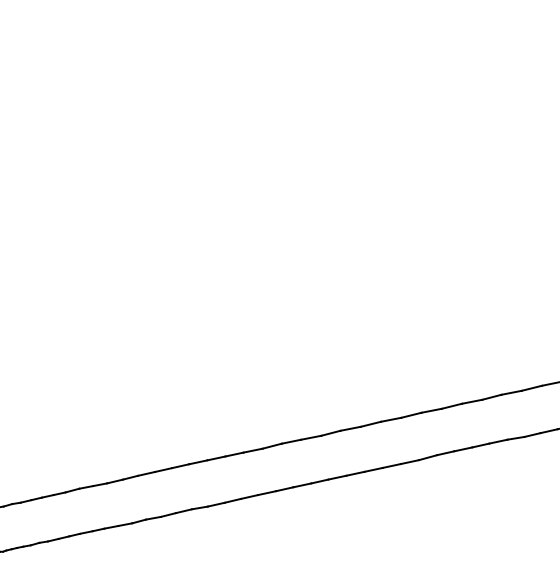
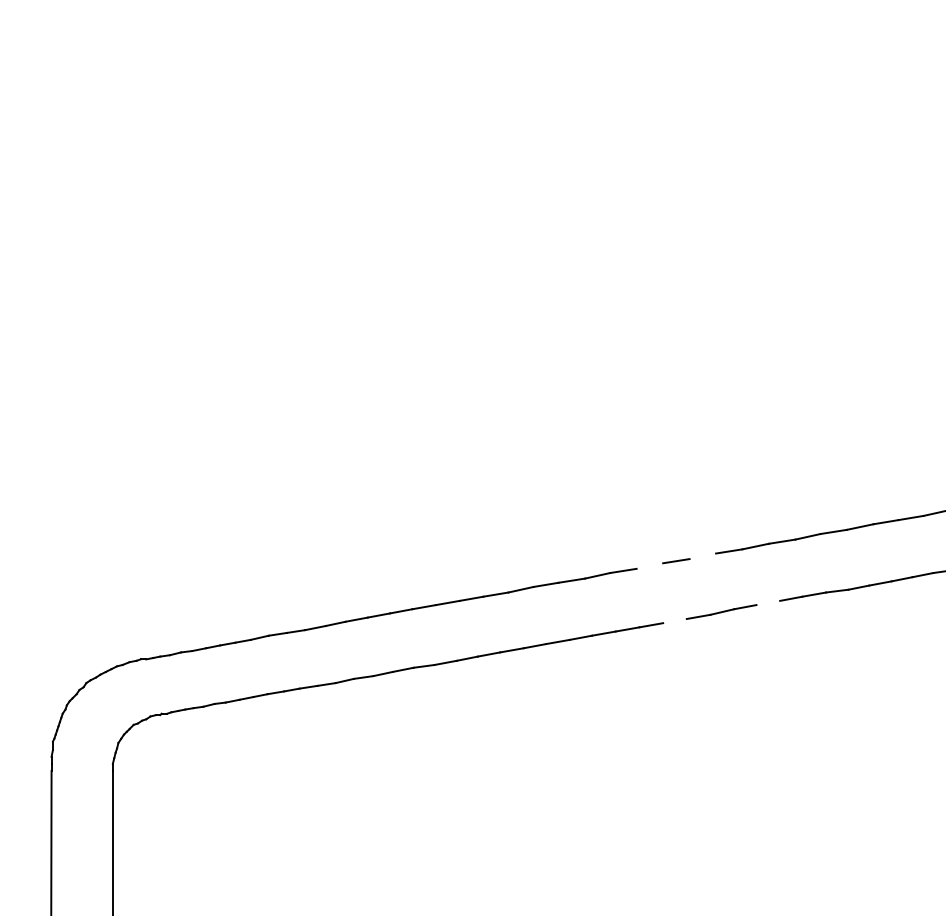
line: (411, 415) -> (702, 556), removed
line: (370, 423) -> (649, 565), removed
line: (463, 449) -> (768, 602), removed
line: (391, 466) -> (674, 621), removed

